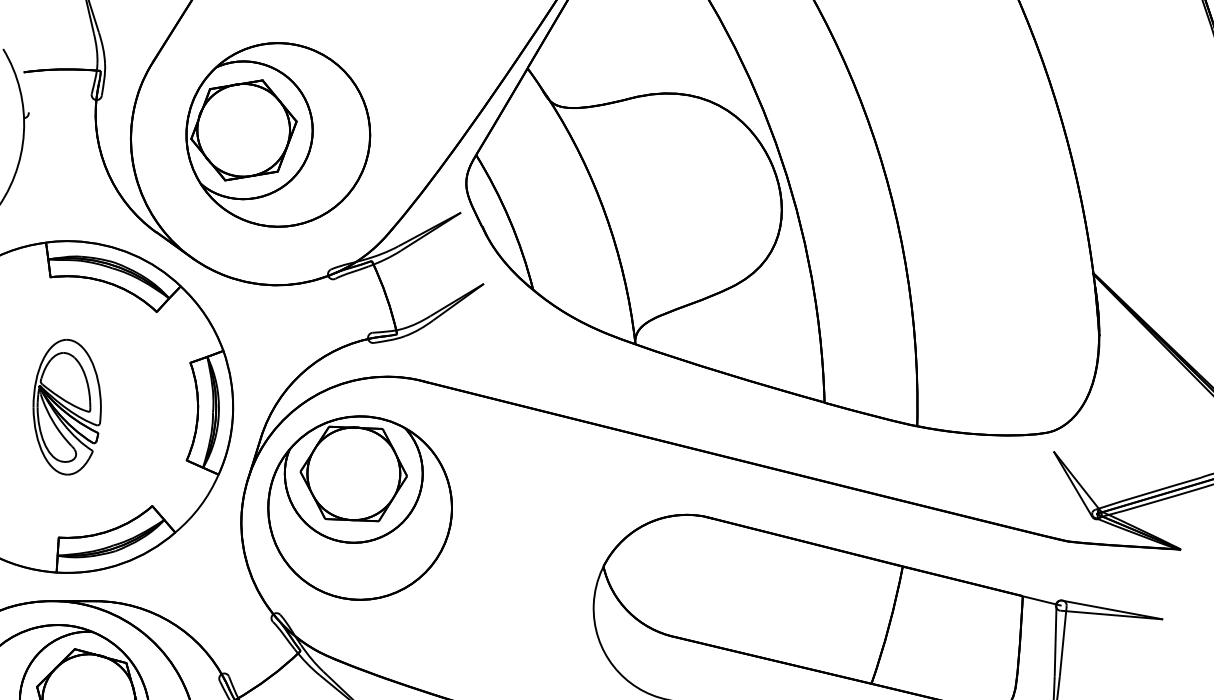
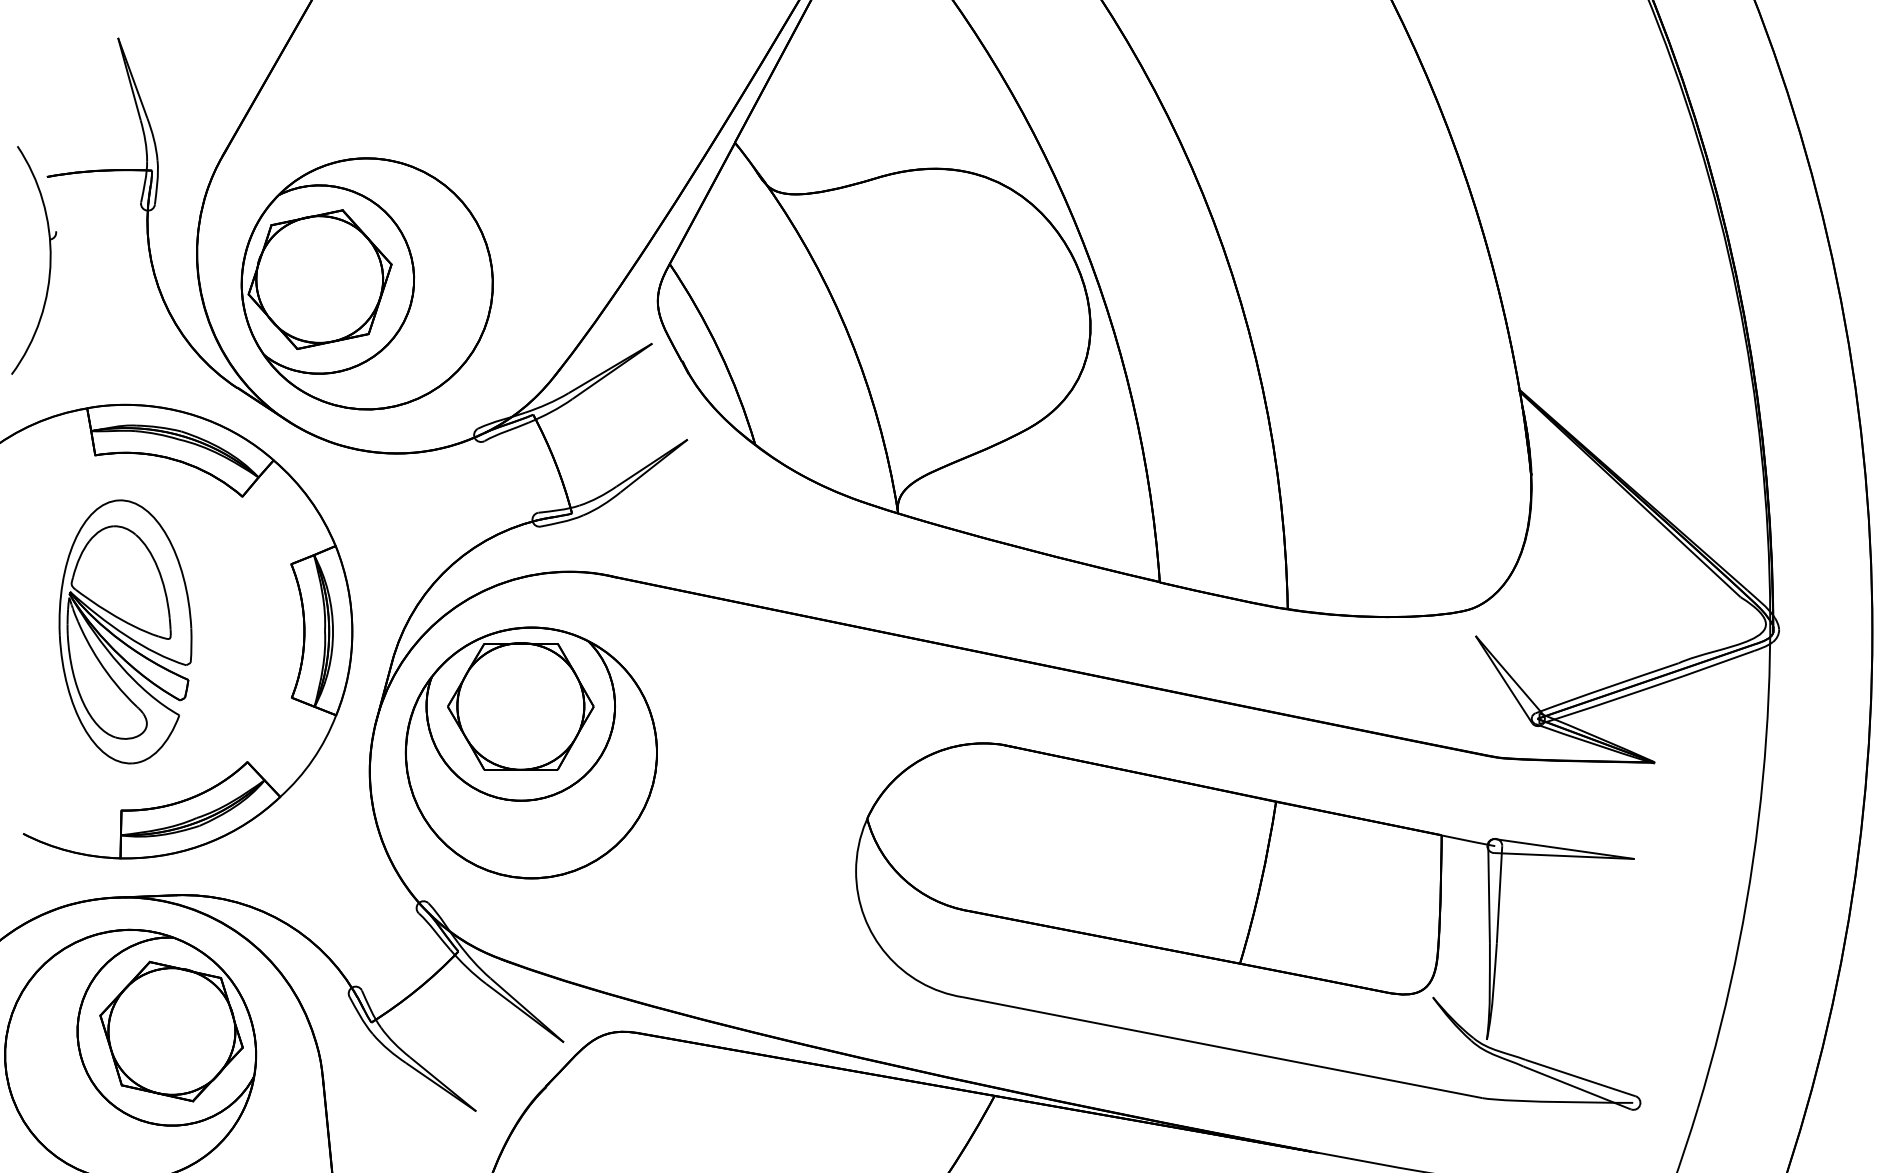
part: (277, 134) -> (366, 283), moved
part: (67, 406) -> (125, 631), size x1.43

